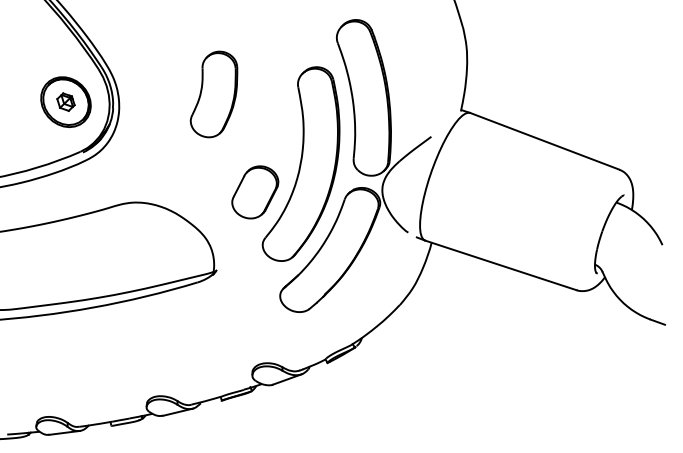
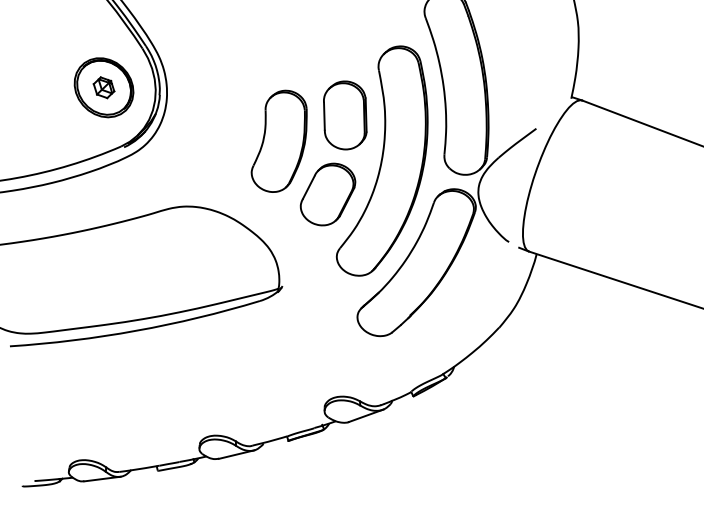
part: (213, 94) -> (278, 141), moved
part: (269, 125) -> (344, 115), added

